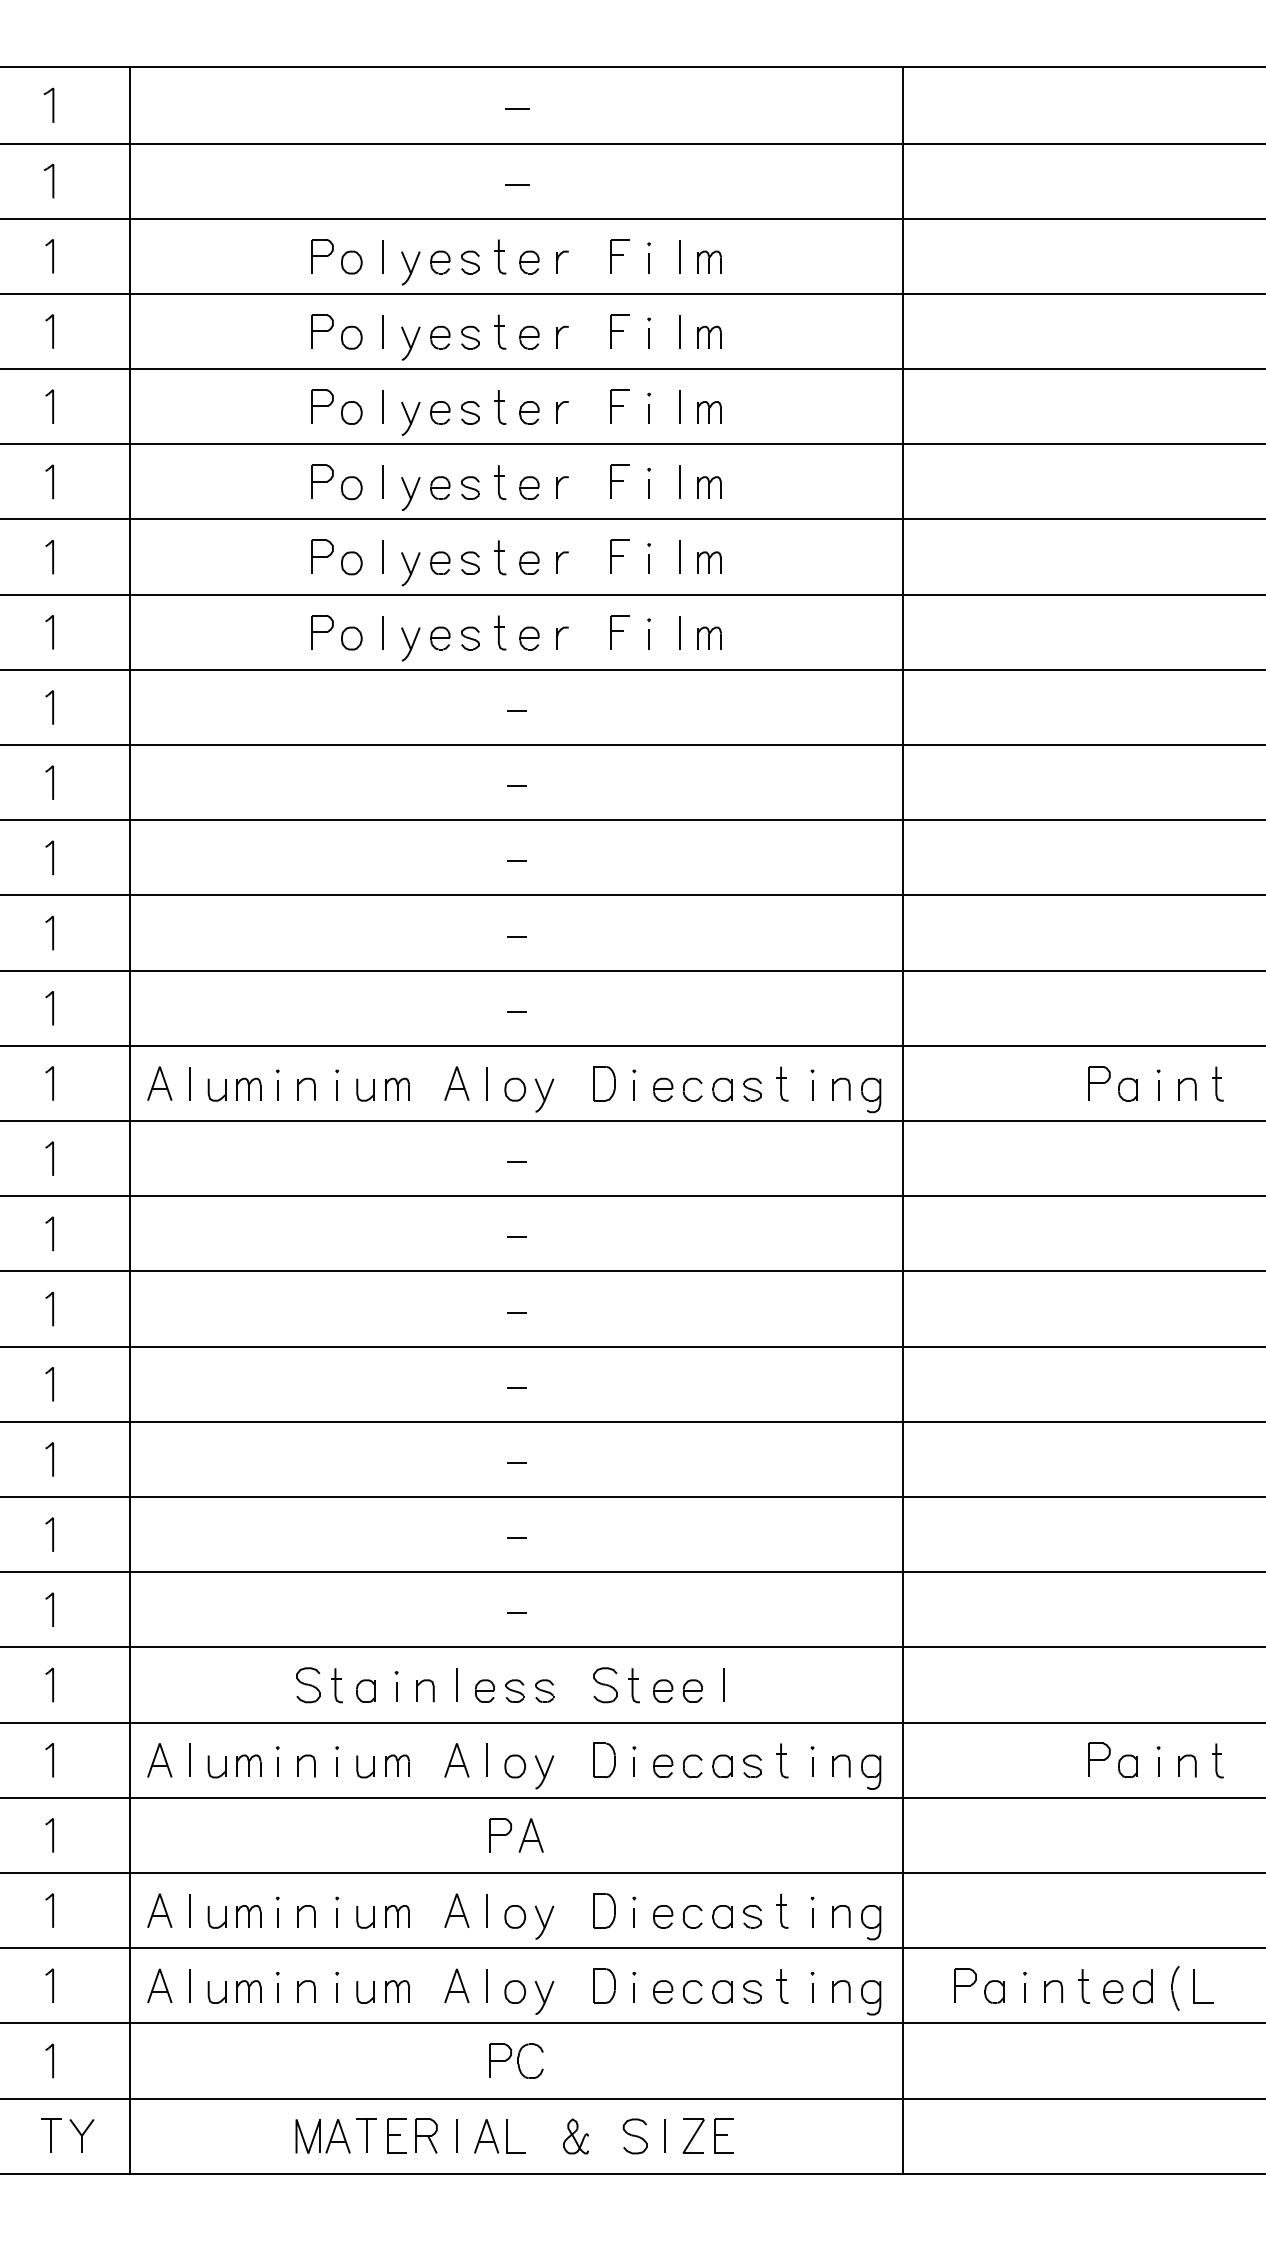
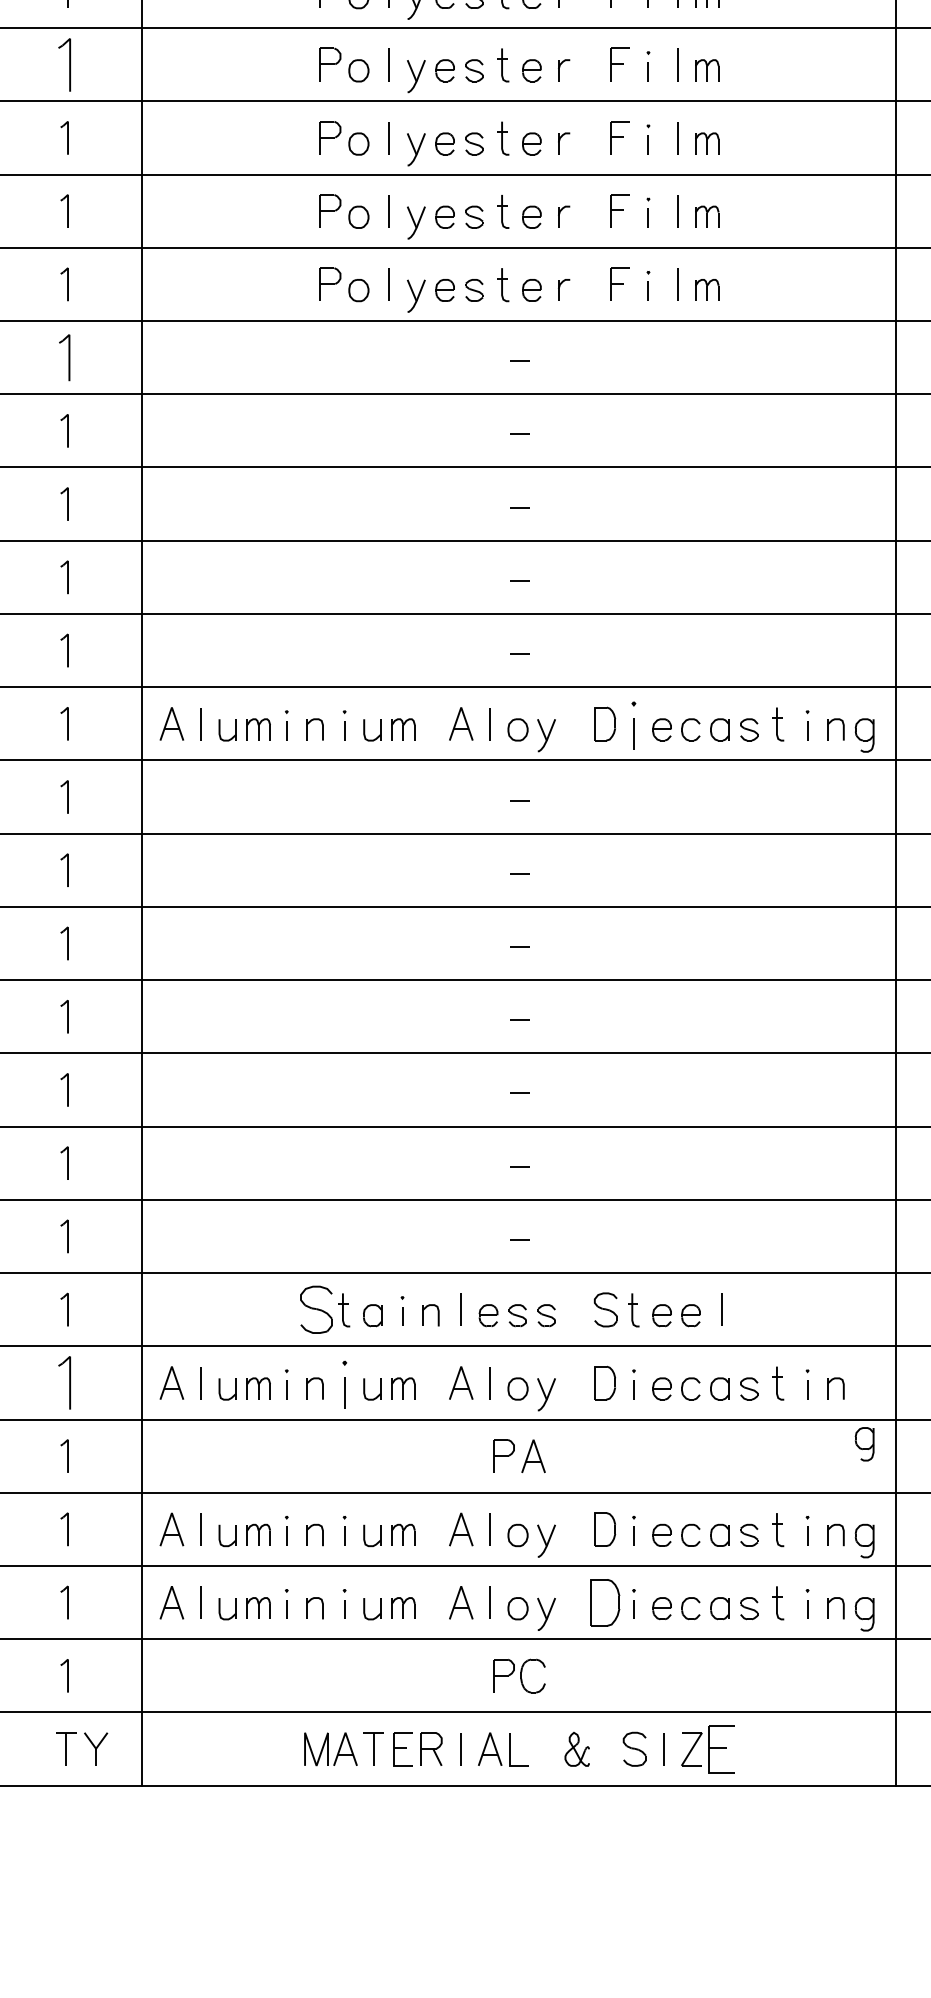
part: (49, 406) -> (64, 64), size x1.6
part: (49, 707) -> (64, 357), size x1.4
part: (634, 1084) -> (634, 724), size x1.6
part: (308, 1685) -> (316, 1310), size x1.4
part: (49, 1760) -> (64, 1383), size x1.6
part: (336, 1761) -> (343, 1384), size x1.6
part: (871, 1771) -> (865, 1443), moved
part: (604, 1985) -> (604, 1602), size x1.4
part: (723, 2135) -> (720, 1748), size x1.4

